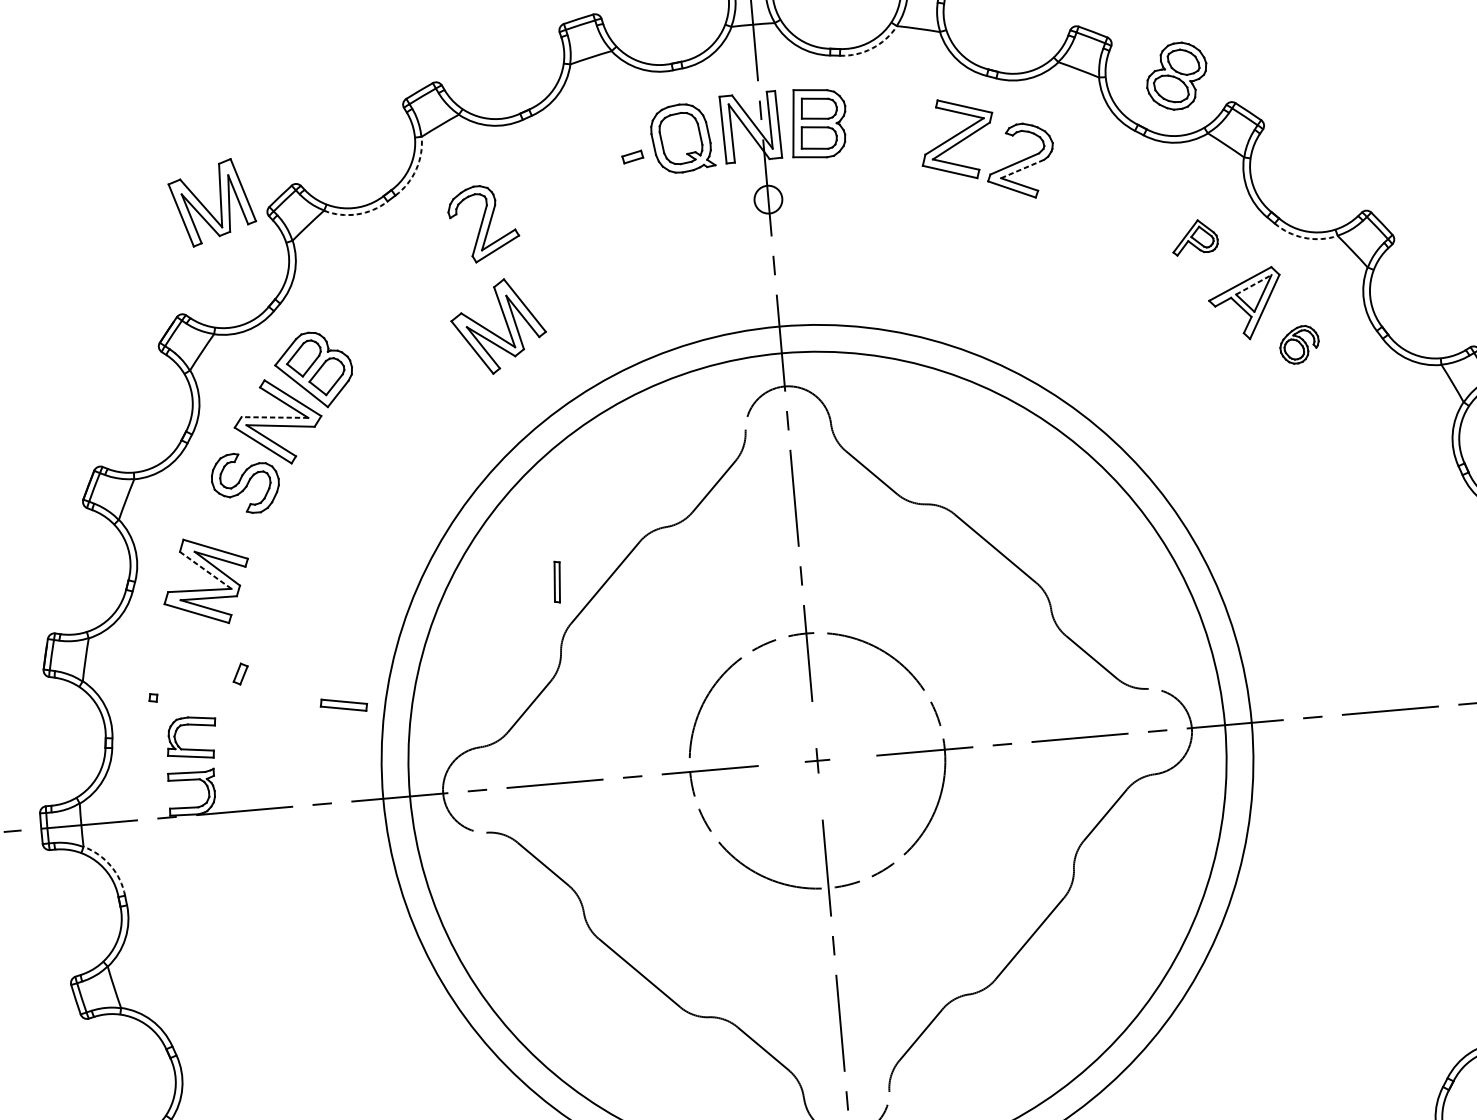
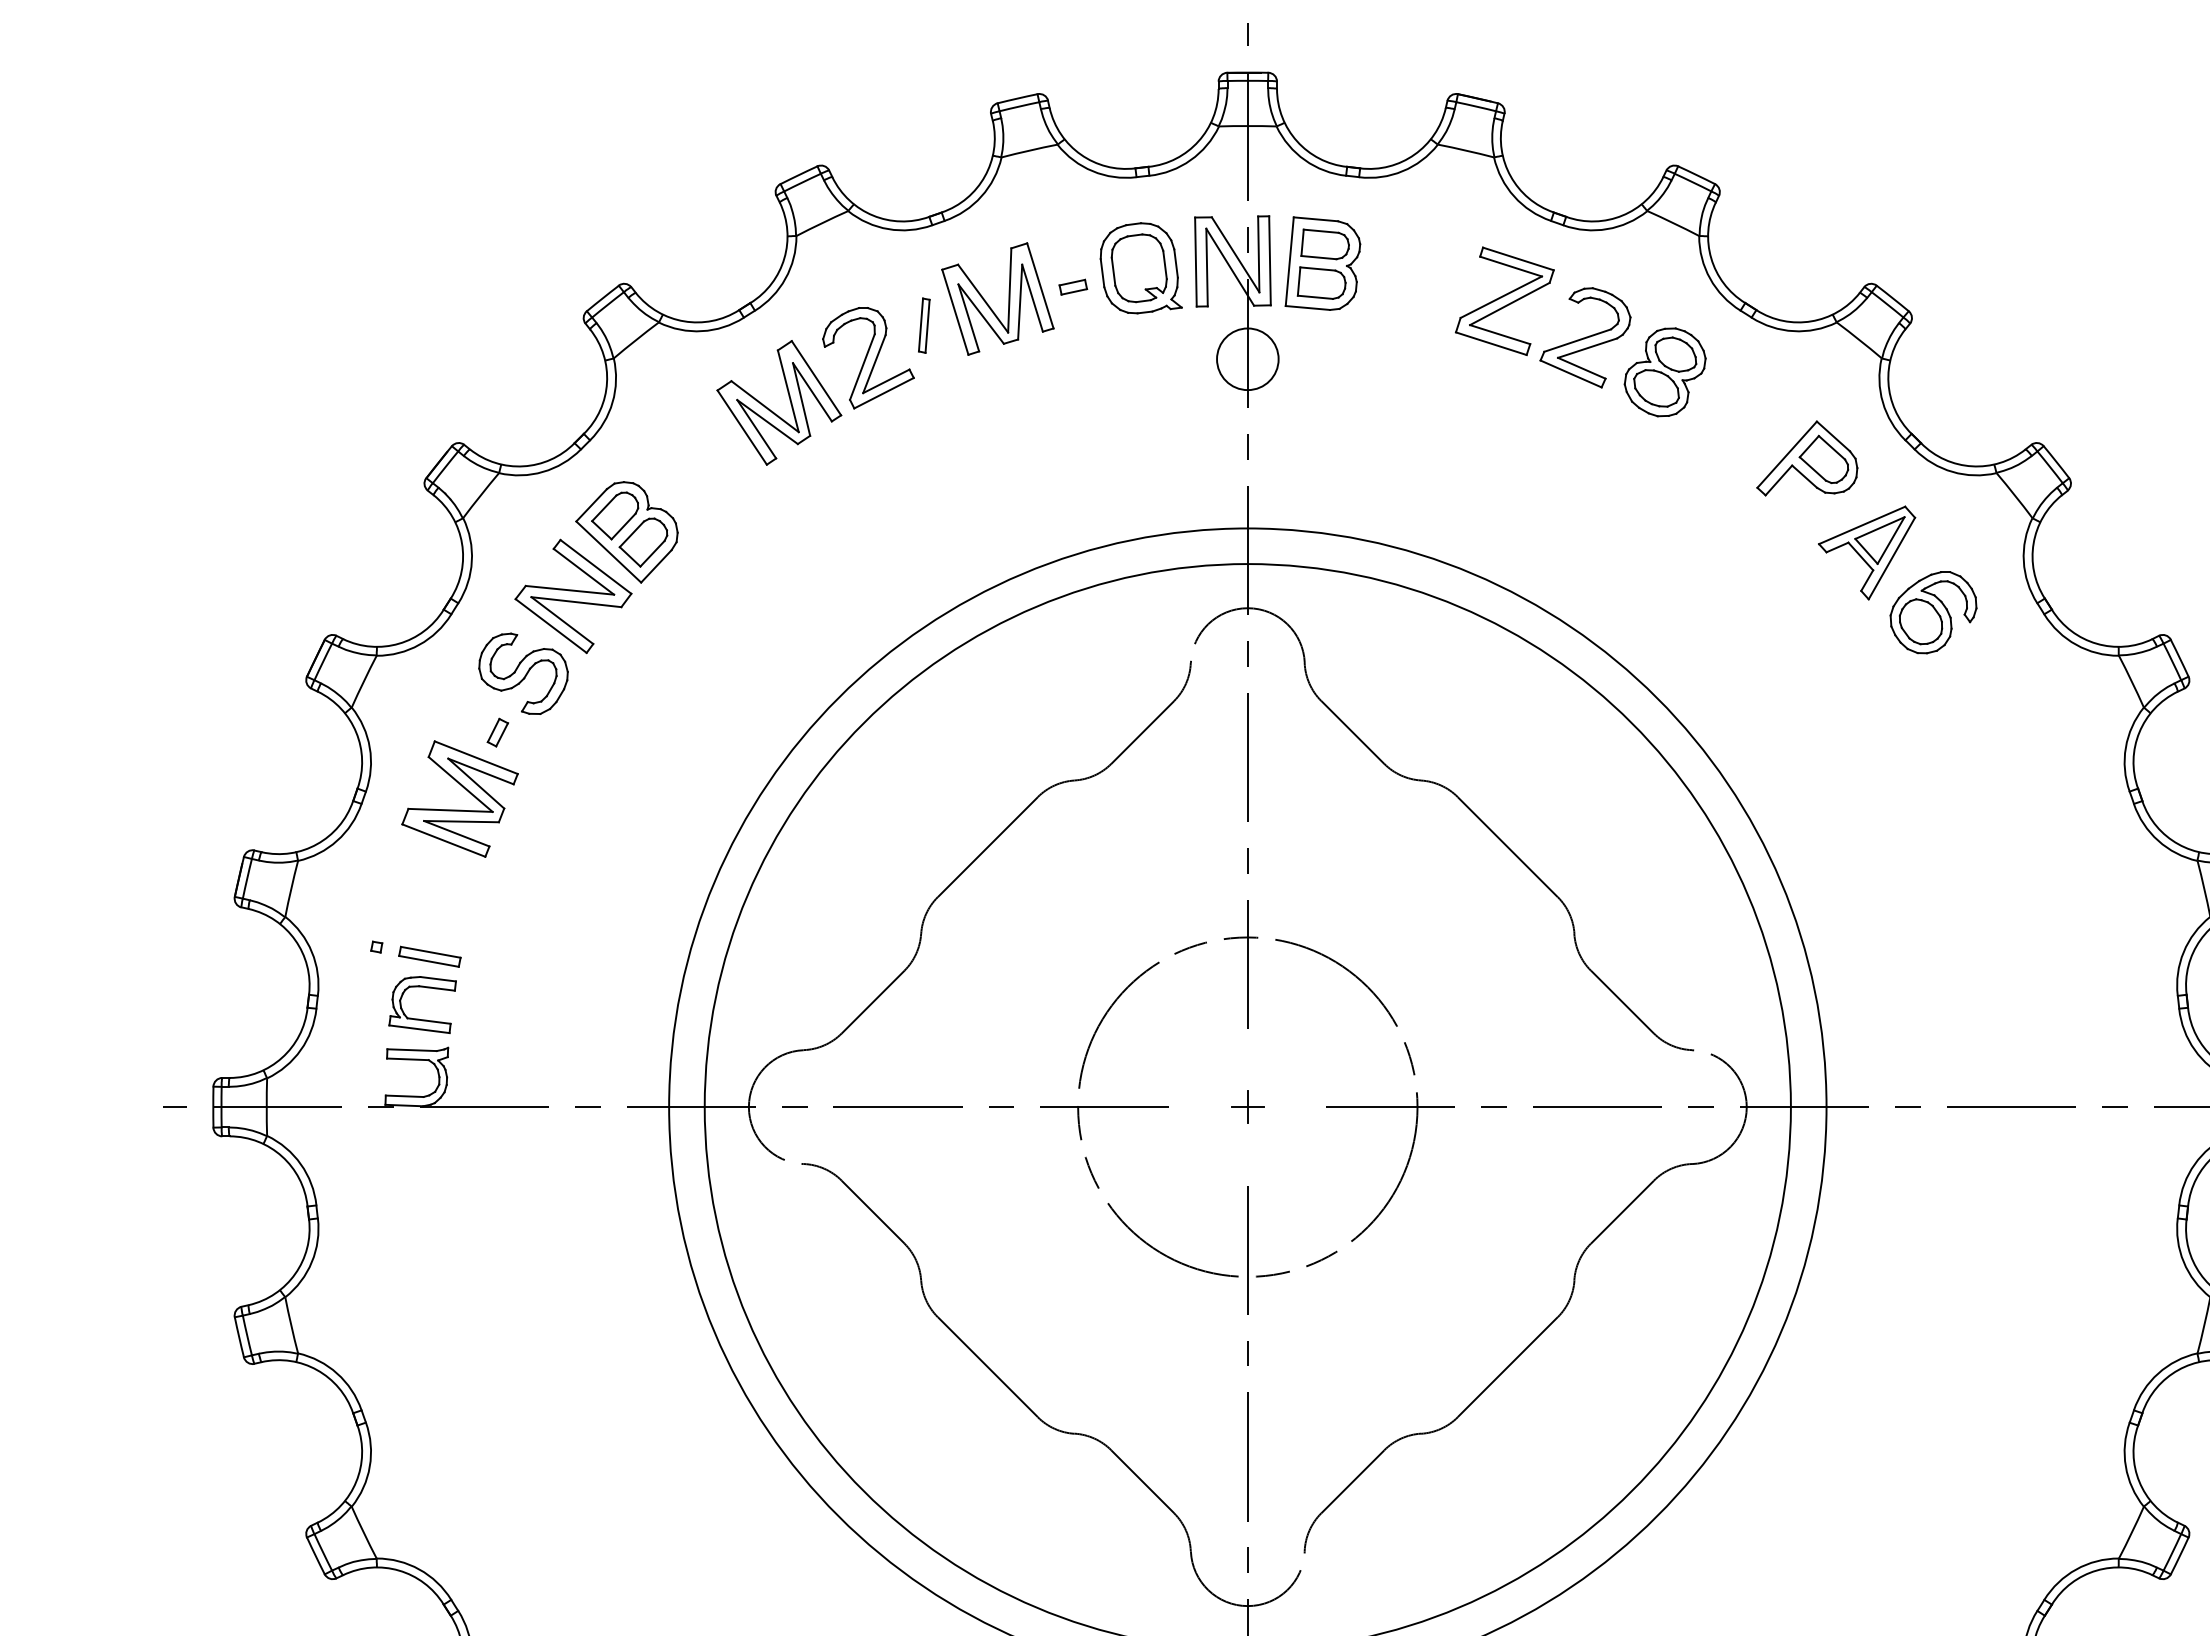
arc: (872, 48) -> (1402, 171), dashed -> solid
part: (1176, 76) -> (1664, 372), moved
arc: (416, 169) -> (785, 278), dashed -> solid
line: (1023, 169) -> (1588, 348), dashed -> solid
circle: (768, 199) -> (1247, 359), size x1.67
part: (206, 208) -> (989, 305), moved
arc: (357, 214) -> (702, 331), dashed -> solid
part: (1194, 237) -> (1807, 458), size x1.67
arc: (1304, 237) -> (1952, 471), dashed -> solid
line: (1253, 285) -> (1879, 528), dashed -> solid
part: (506, 324) -> (789, 400), moved
part: (1299, 344) -> (1933, 612), size x1.67
line: (274, 417) -> (569, 590), dashed -> solid
line: (206, 570) -> (461, 784), dashed -> solid
part: (557, 581) -> (924, 325), moved
part: (240, 673) -> (497, 732), moved
part: (343, 705) -> (429, 956), moved
arc: (110, 866) -> (300, 1164), dashed -> solid

